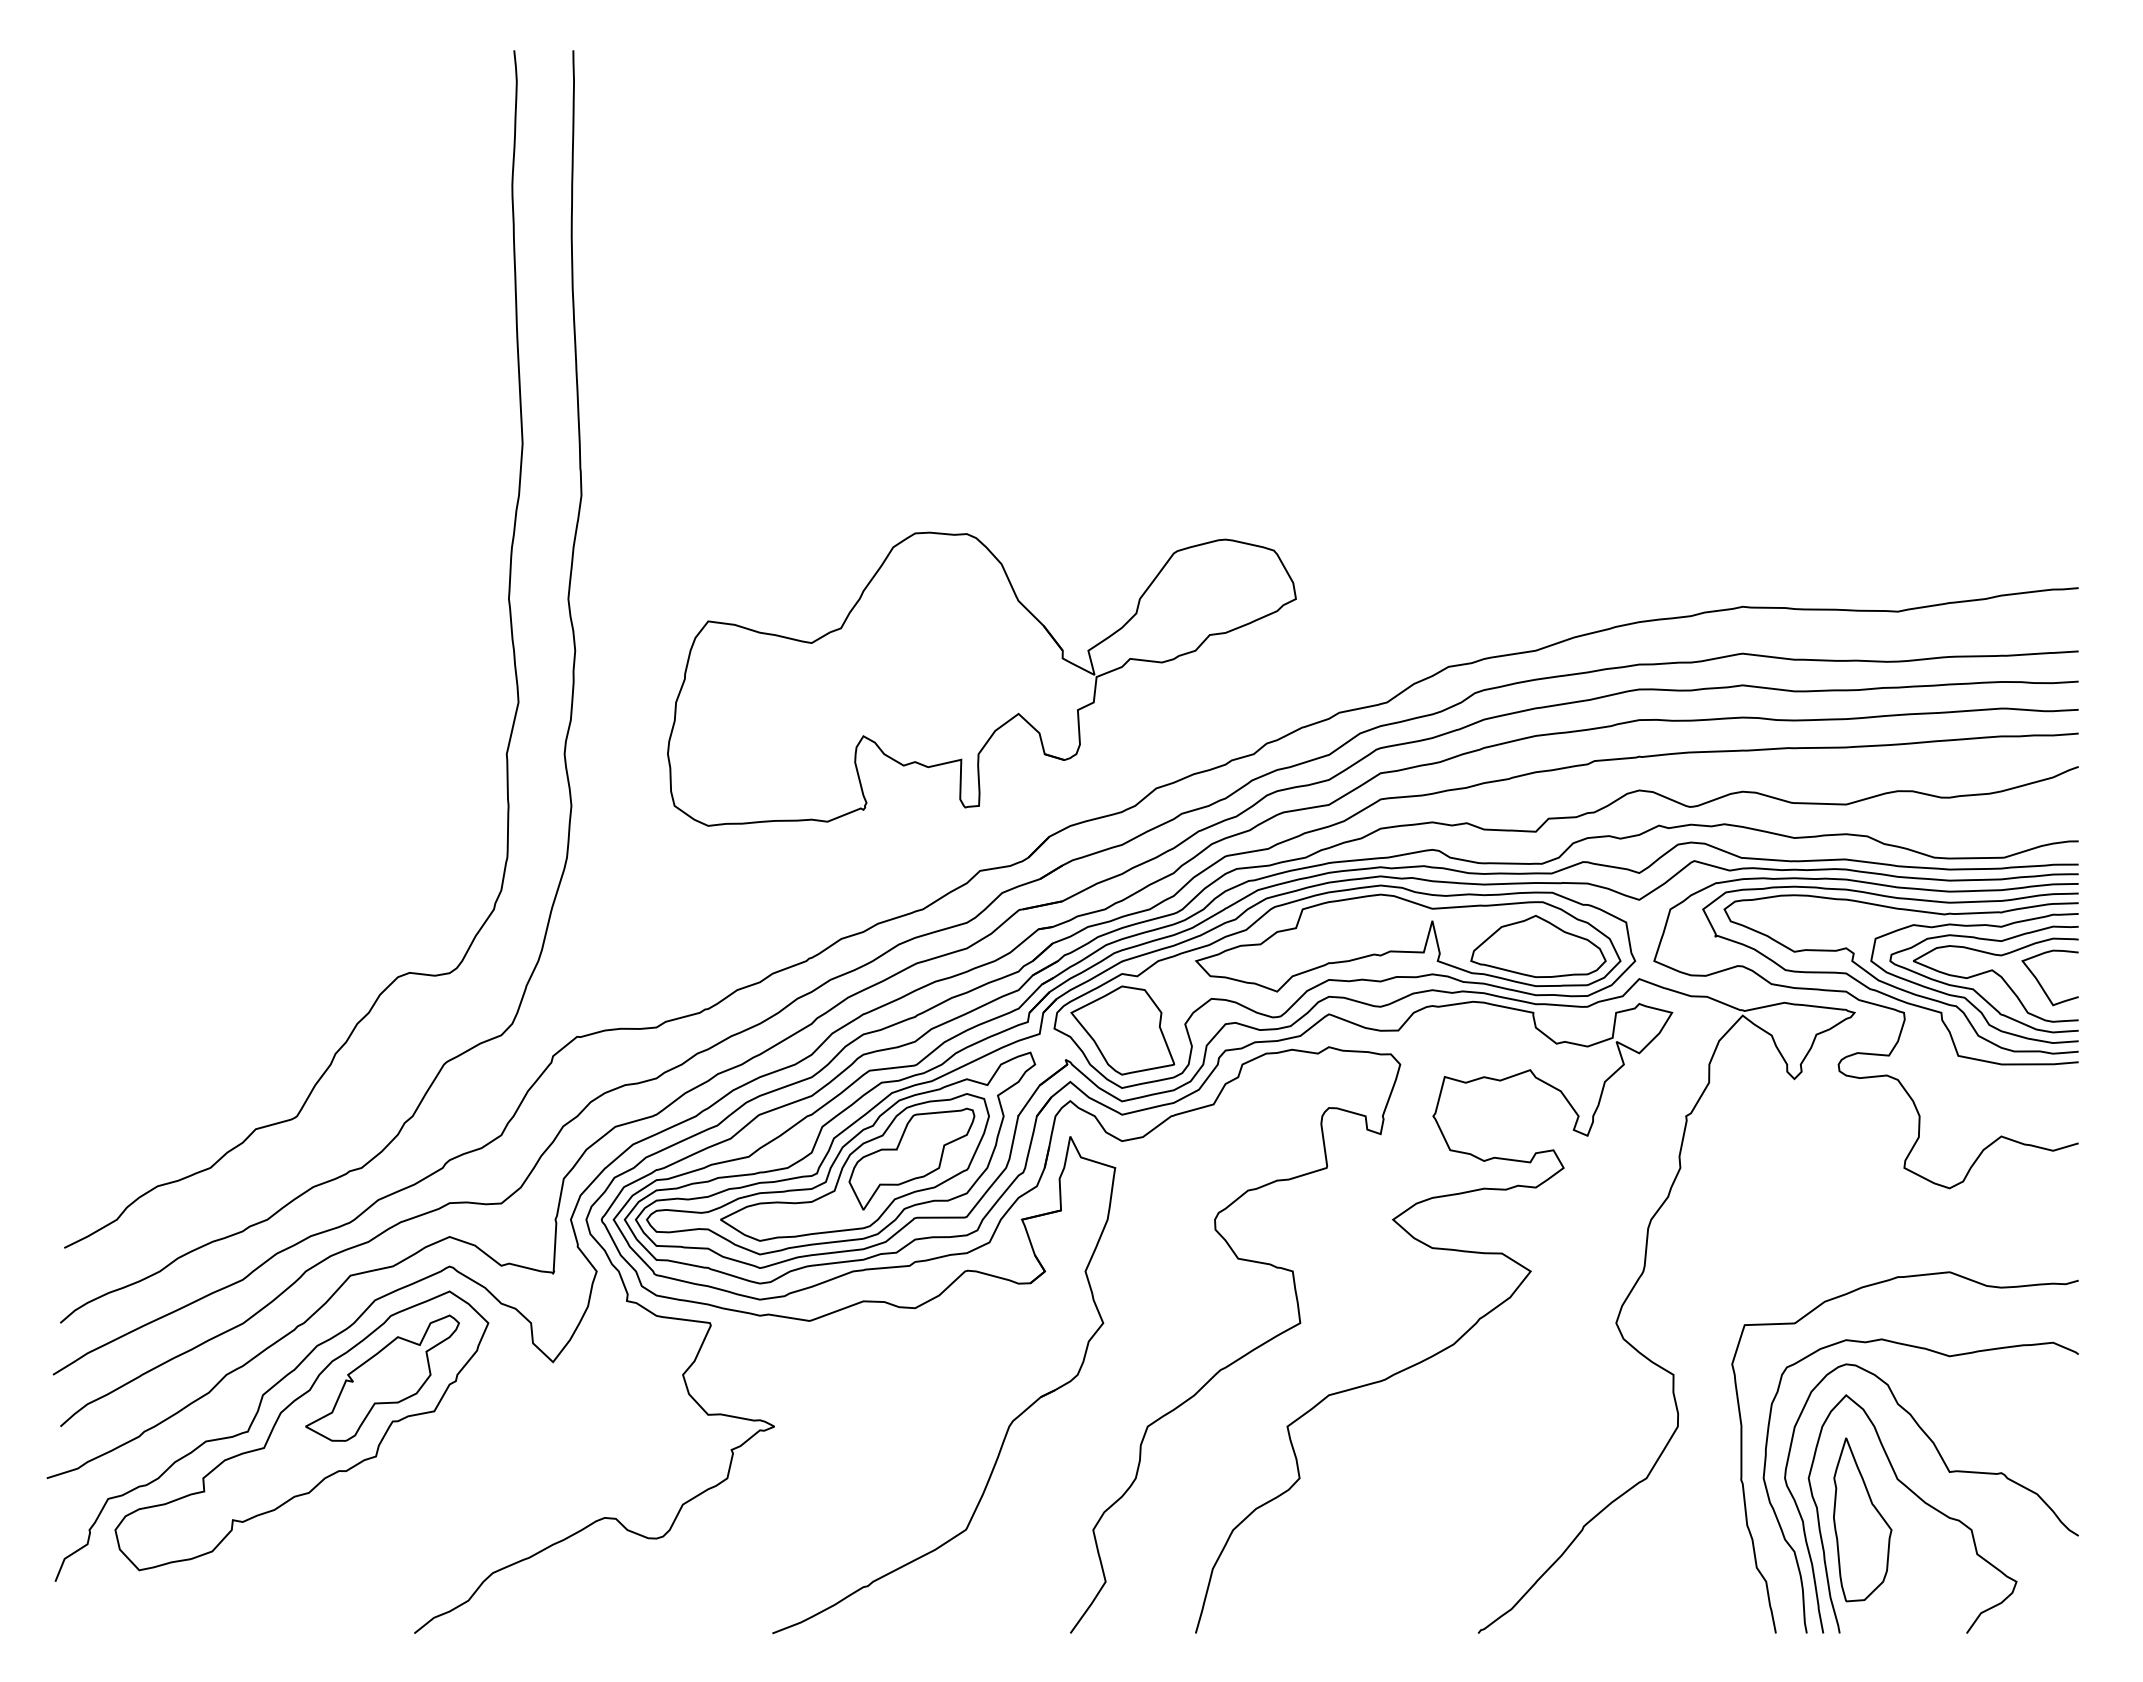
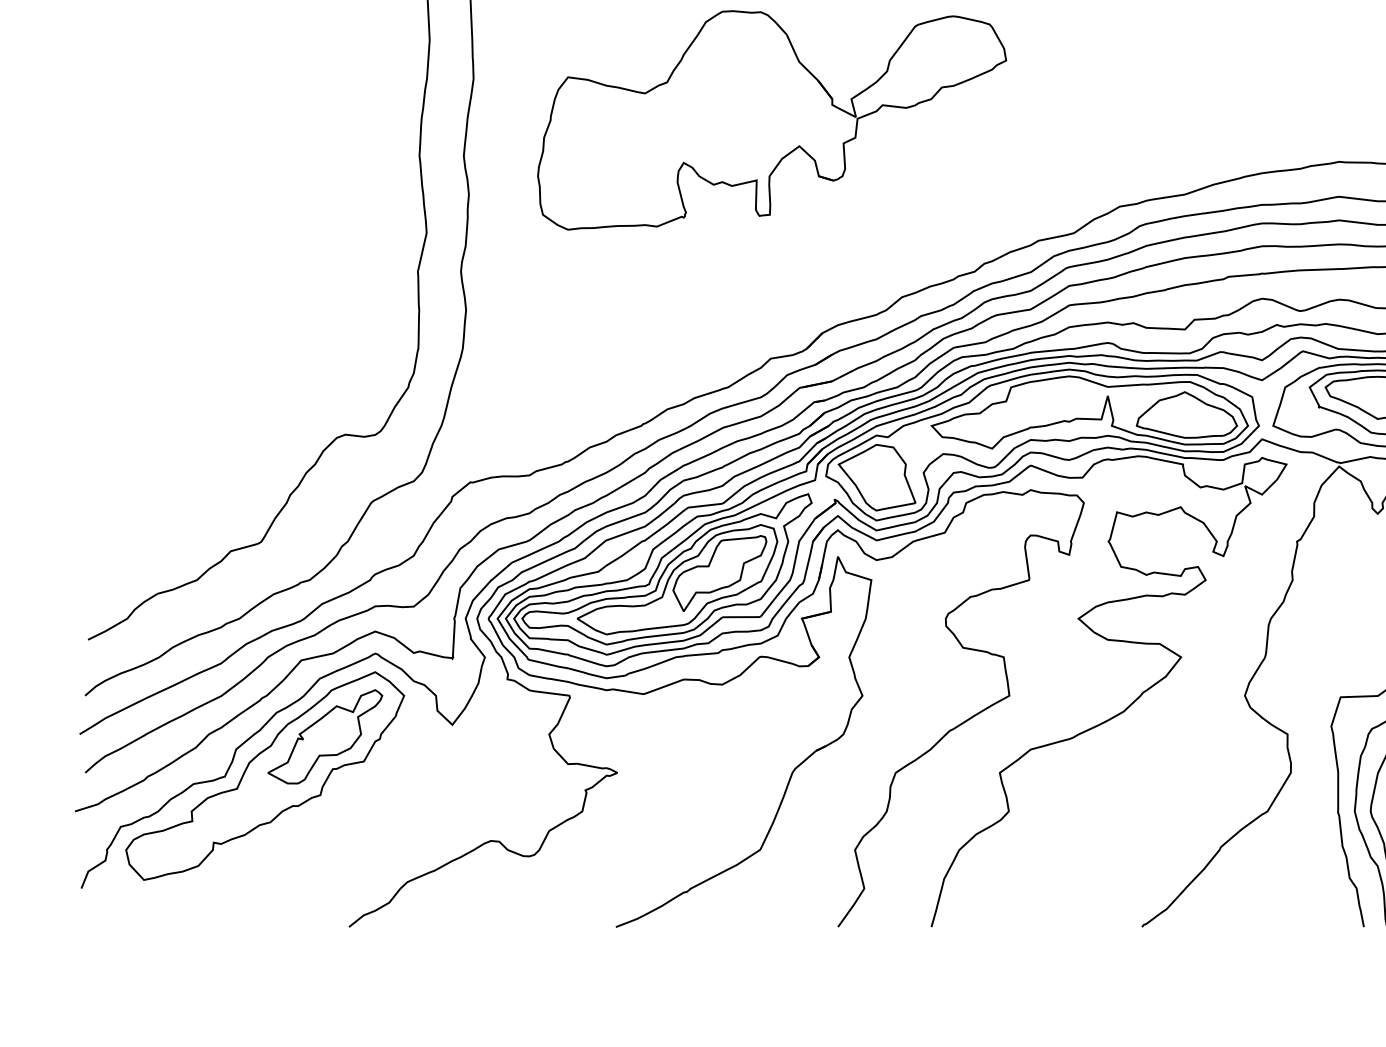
part: (981, 678) -> (771, 119), moved

